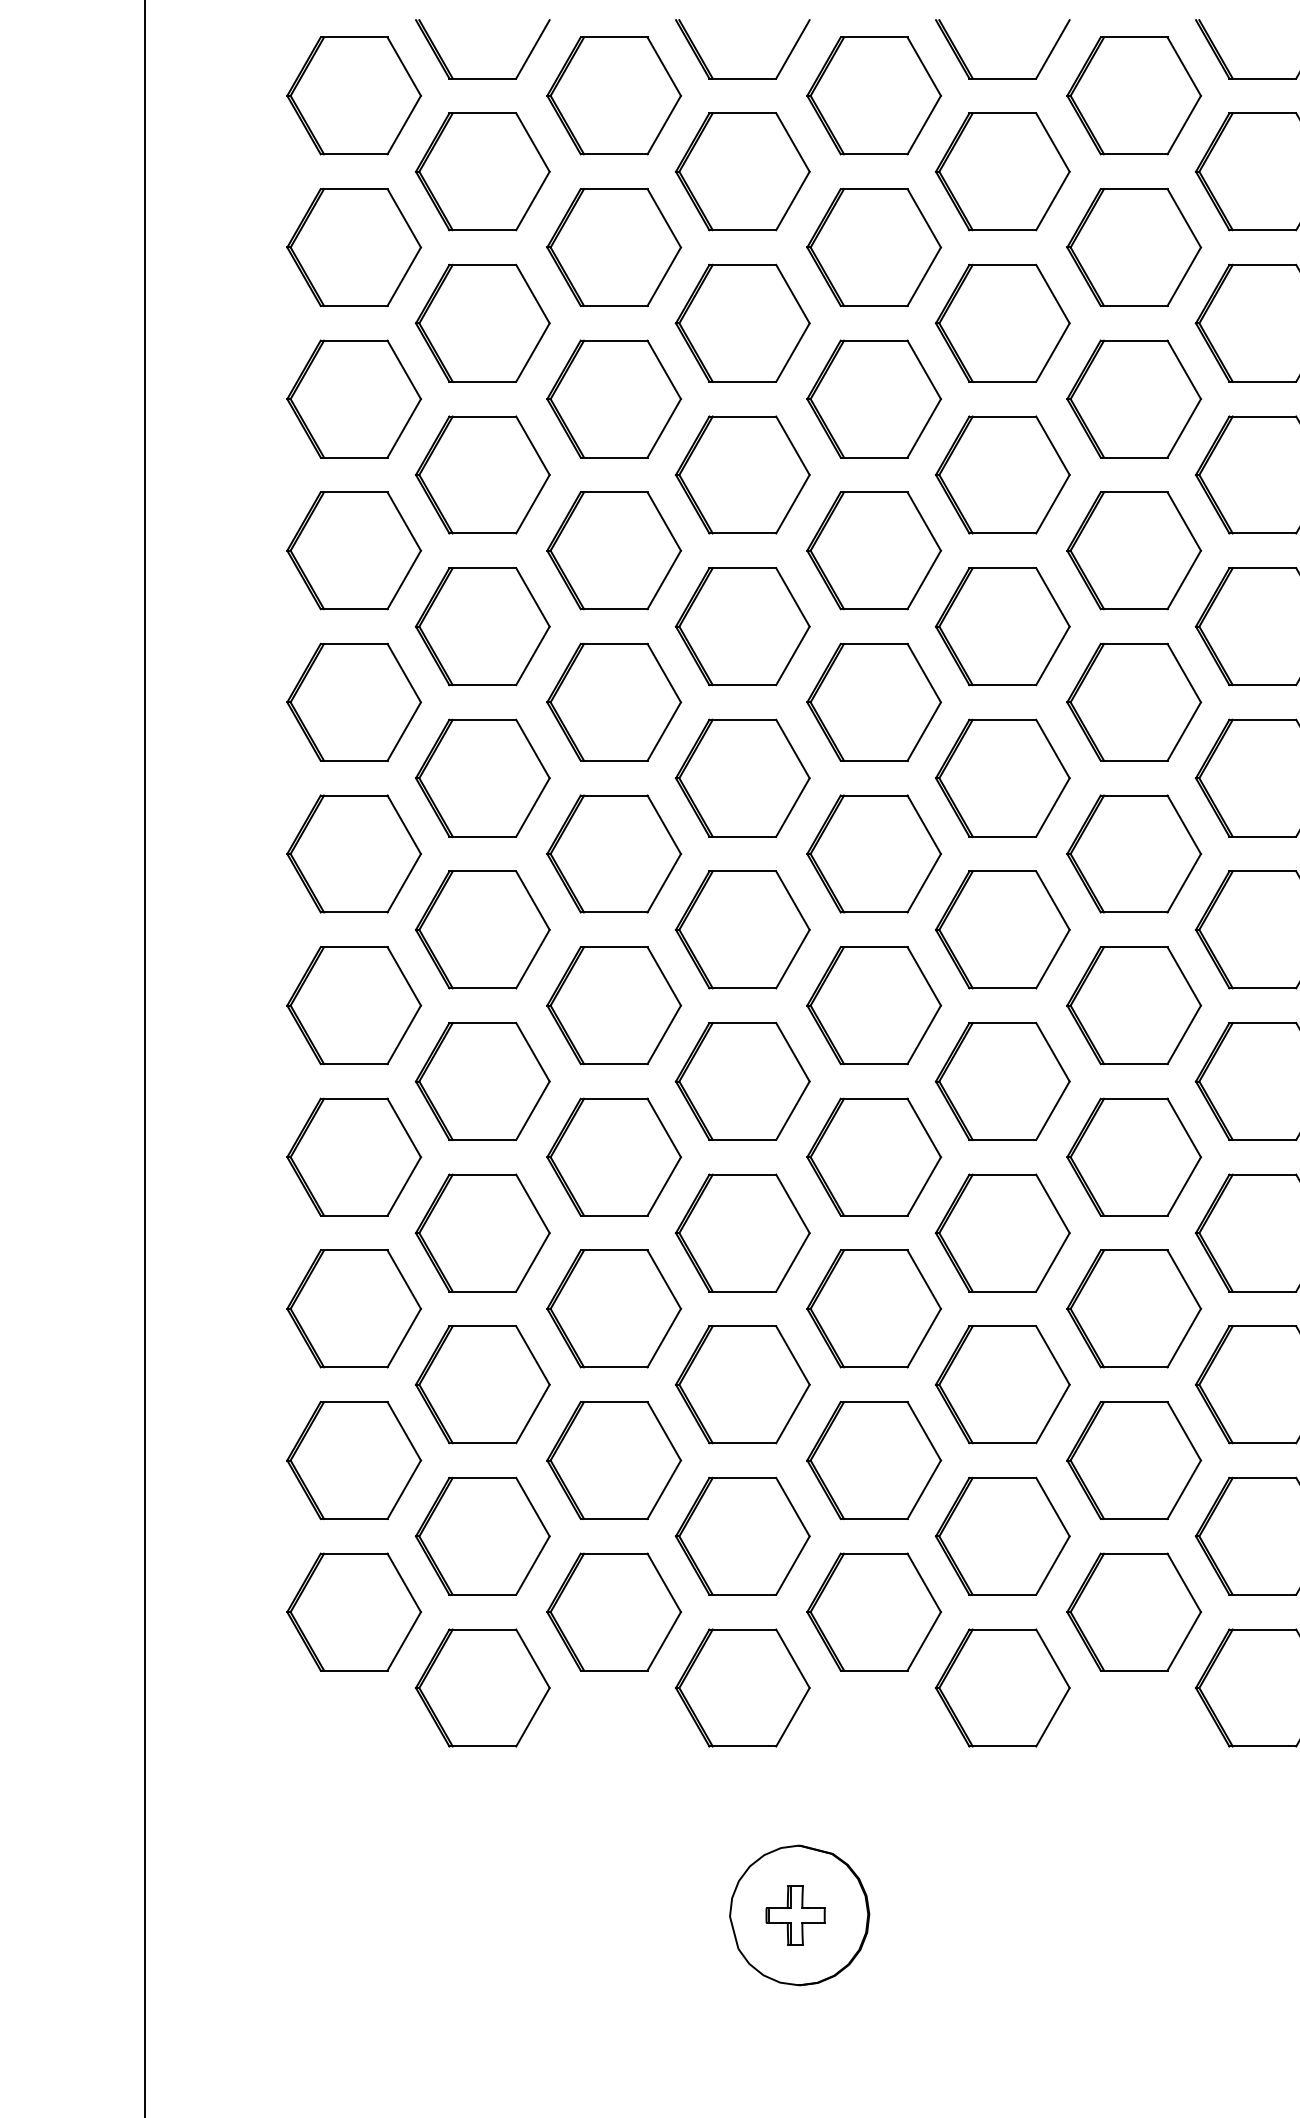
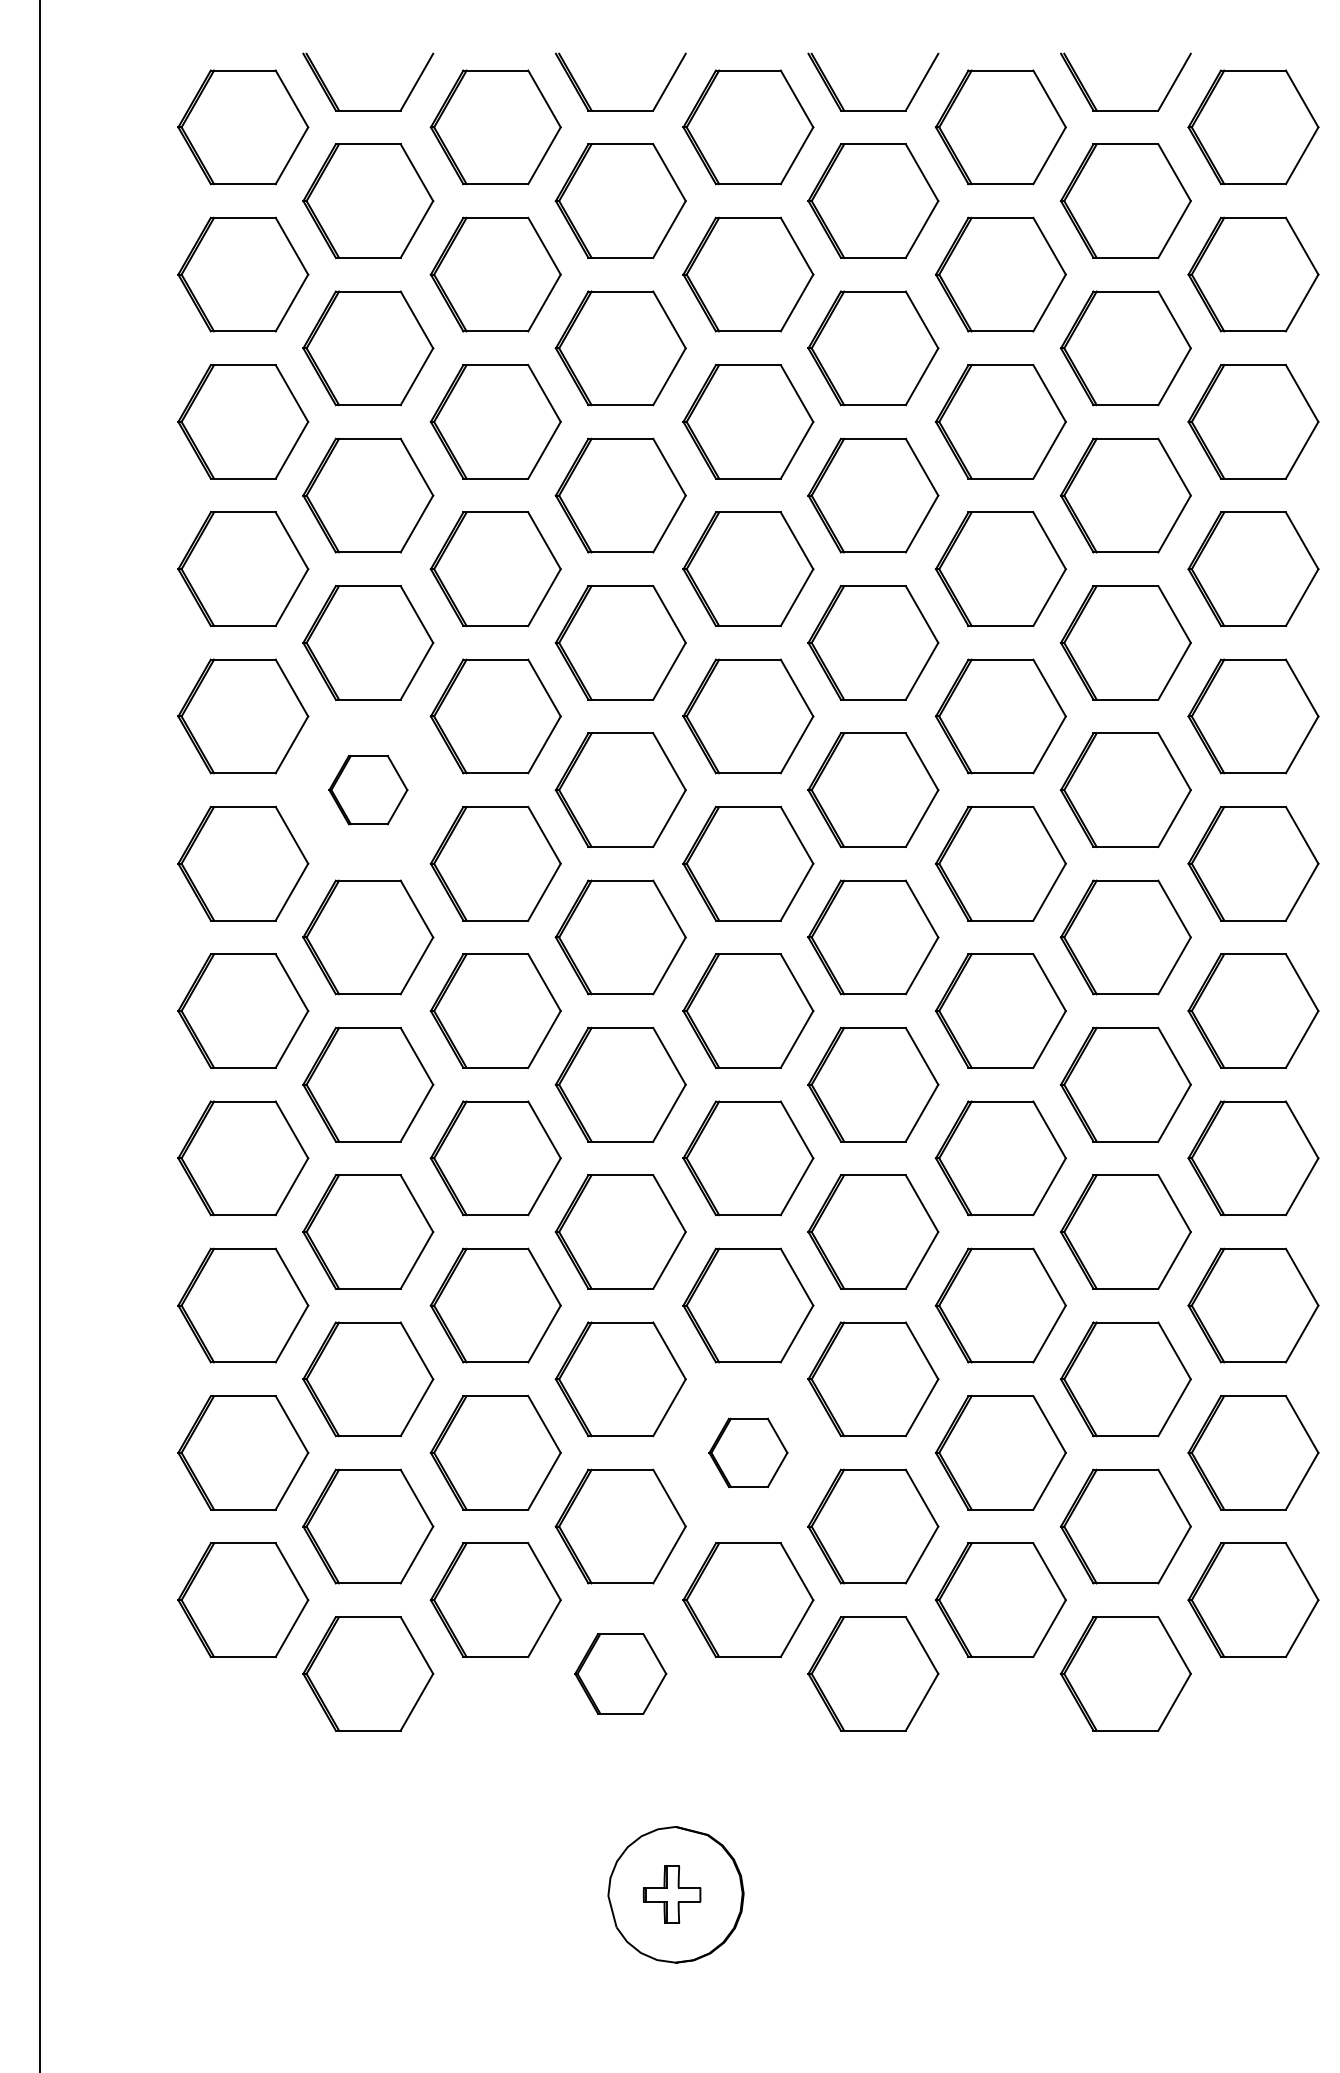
part: (483, 777) -> (368, 789), size x0.6
part: (874, 1460) -> (748, 1452), size x0.6
part: (742, 1687) -> (620, 1673), size x0.7

